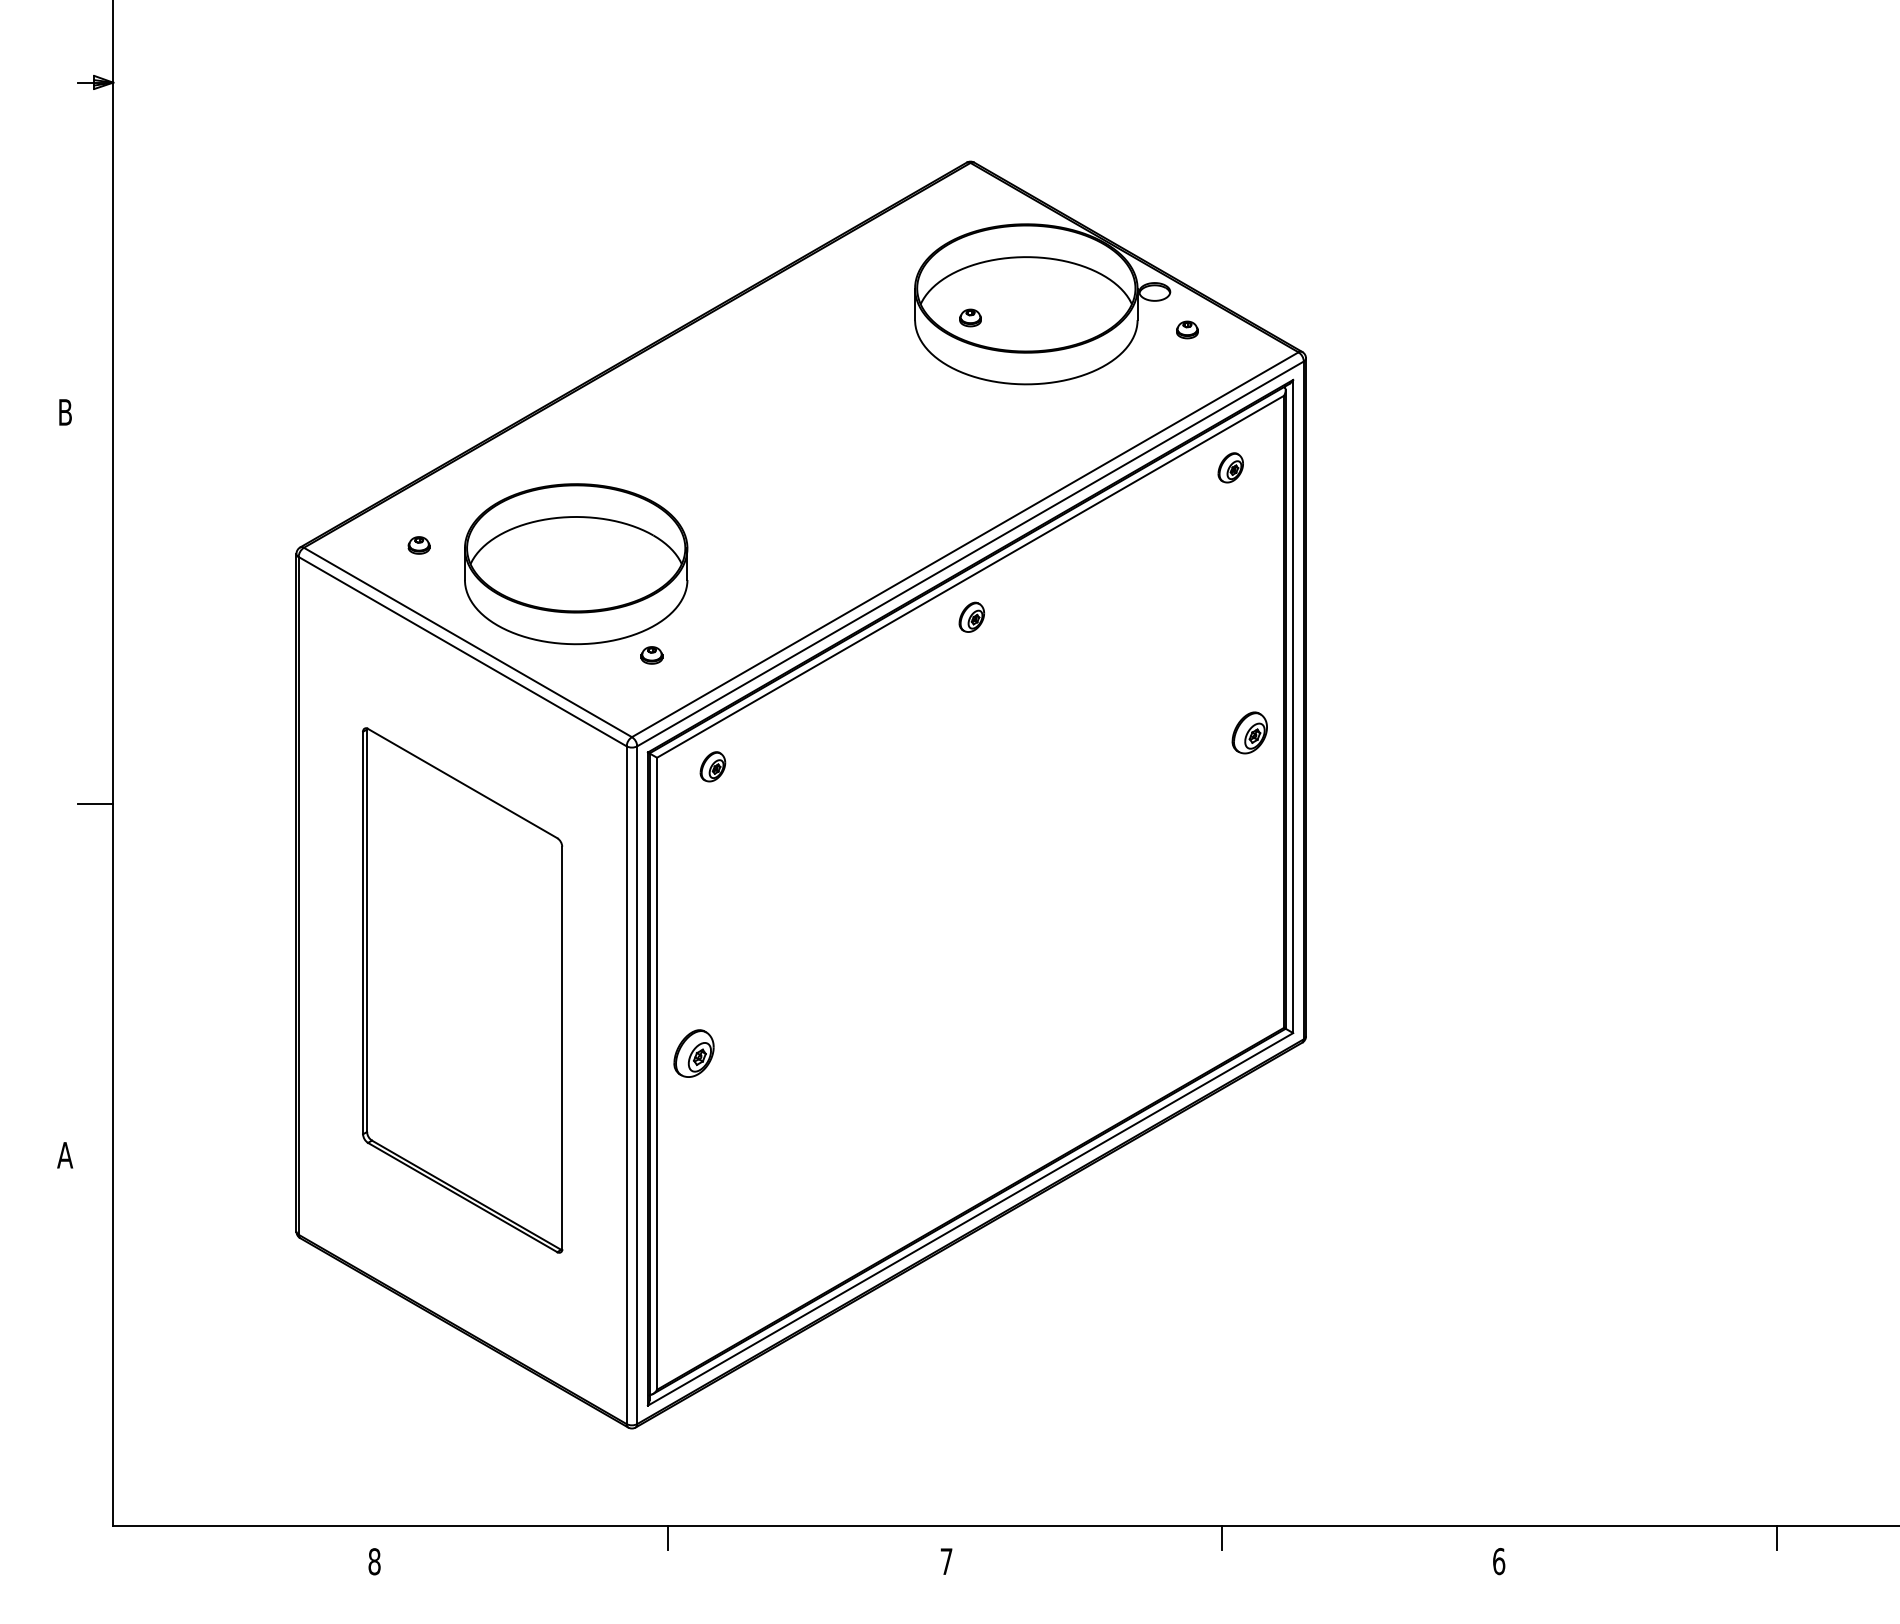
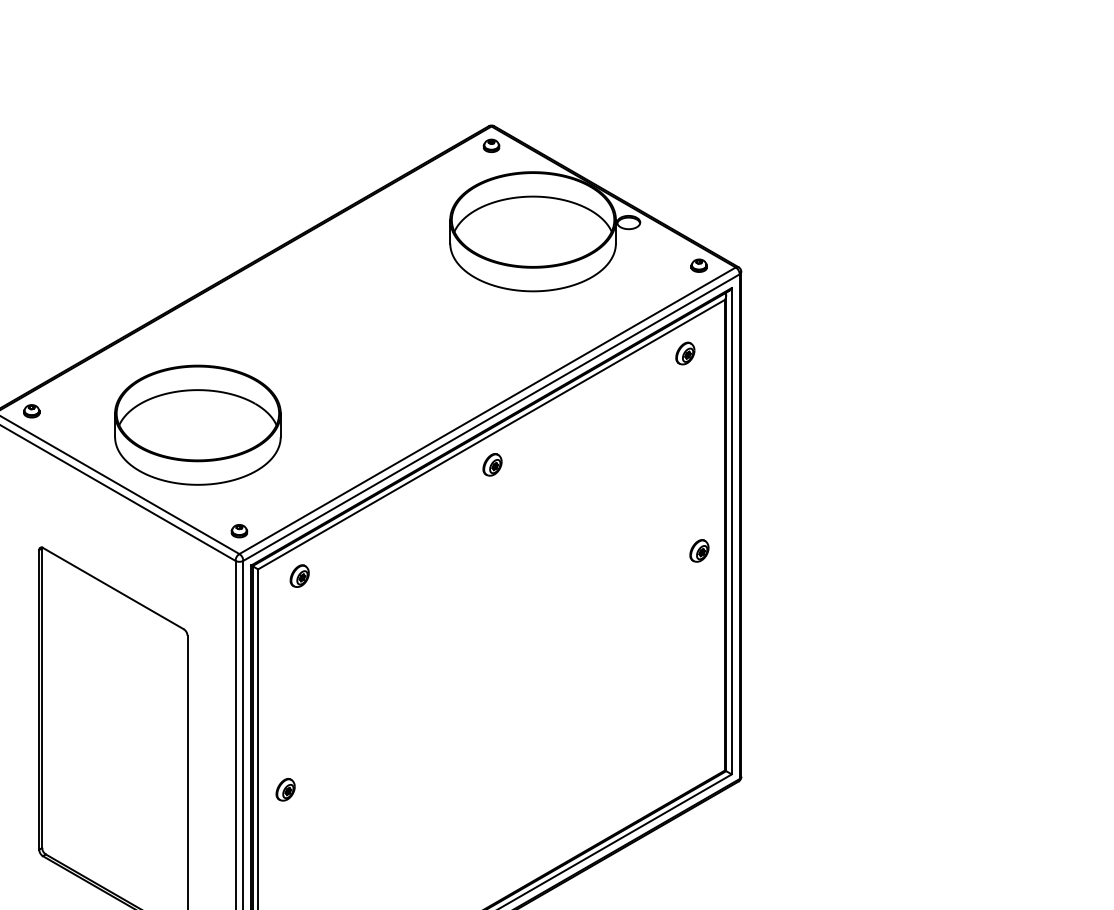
part: (970, 317) -> (491, 145), moved
part: (1187, 329) -> (699, 265), moved
part: (418, 545) -> (31, 411), moved
part: (651, 655) -> (239, 531), moved
part: (1249, 732) -> (699, 550), size x0.71
part: (693, 1053) -> (285, 789), size x0.62

